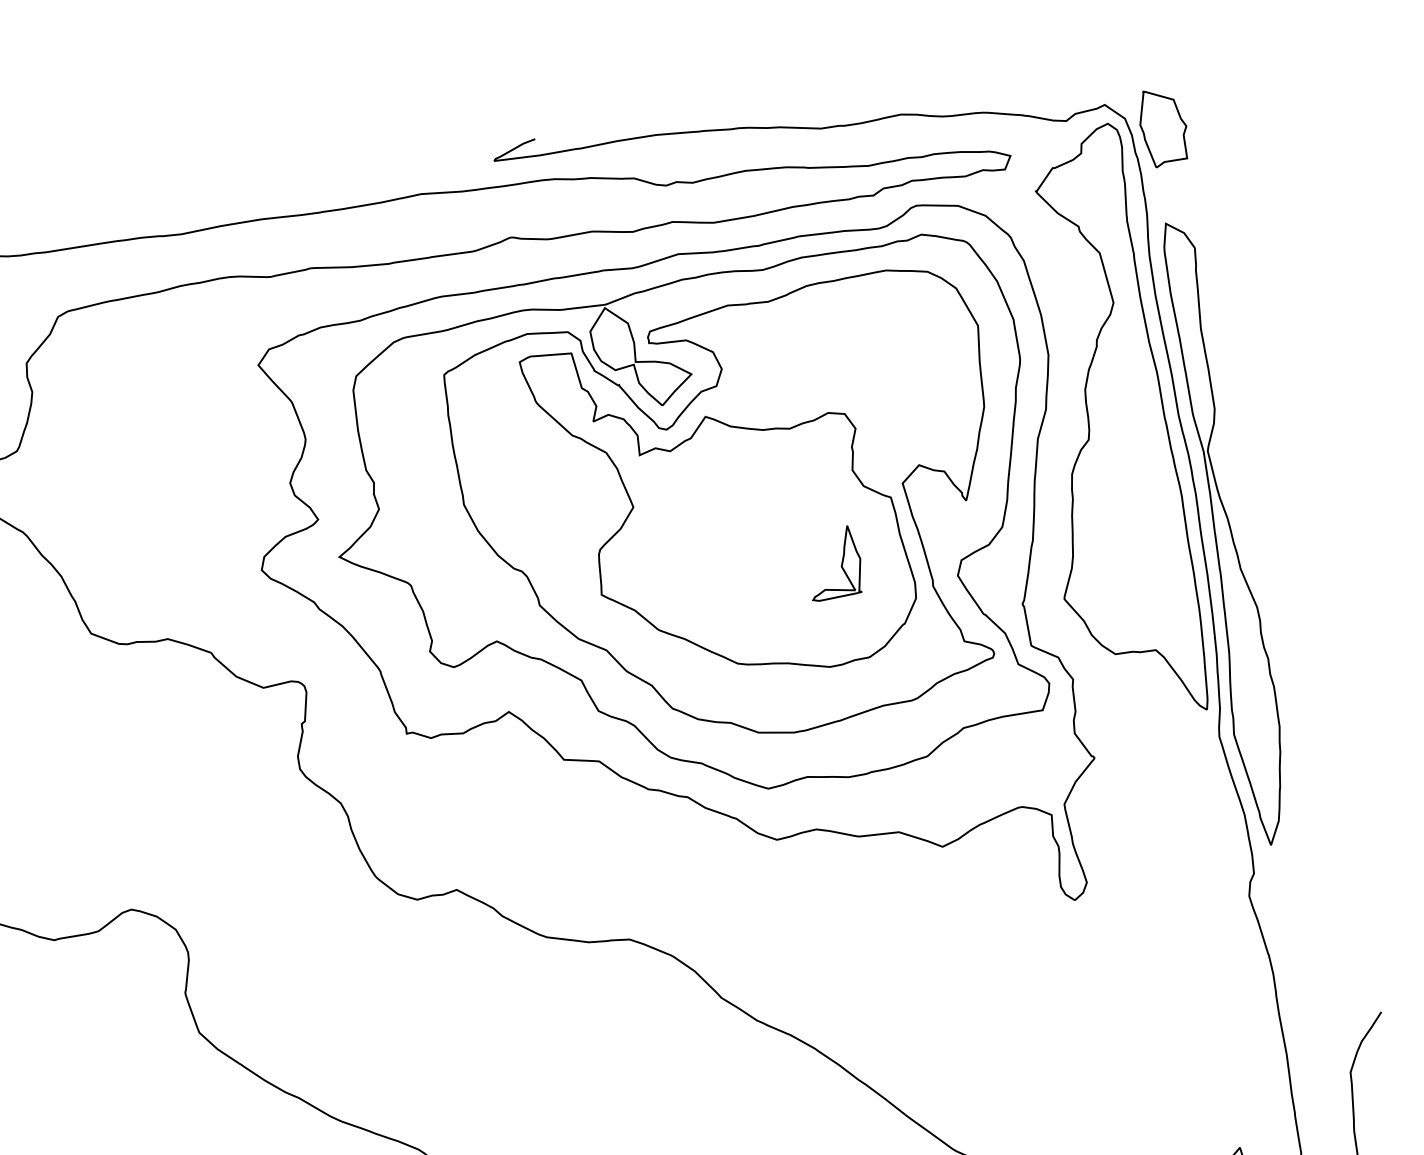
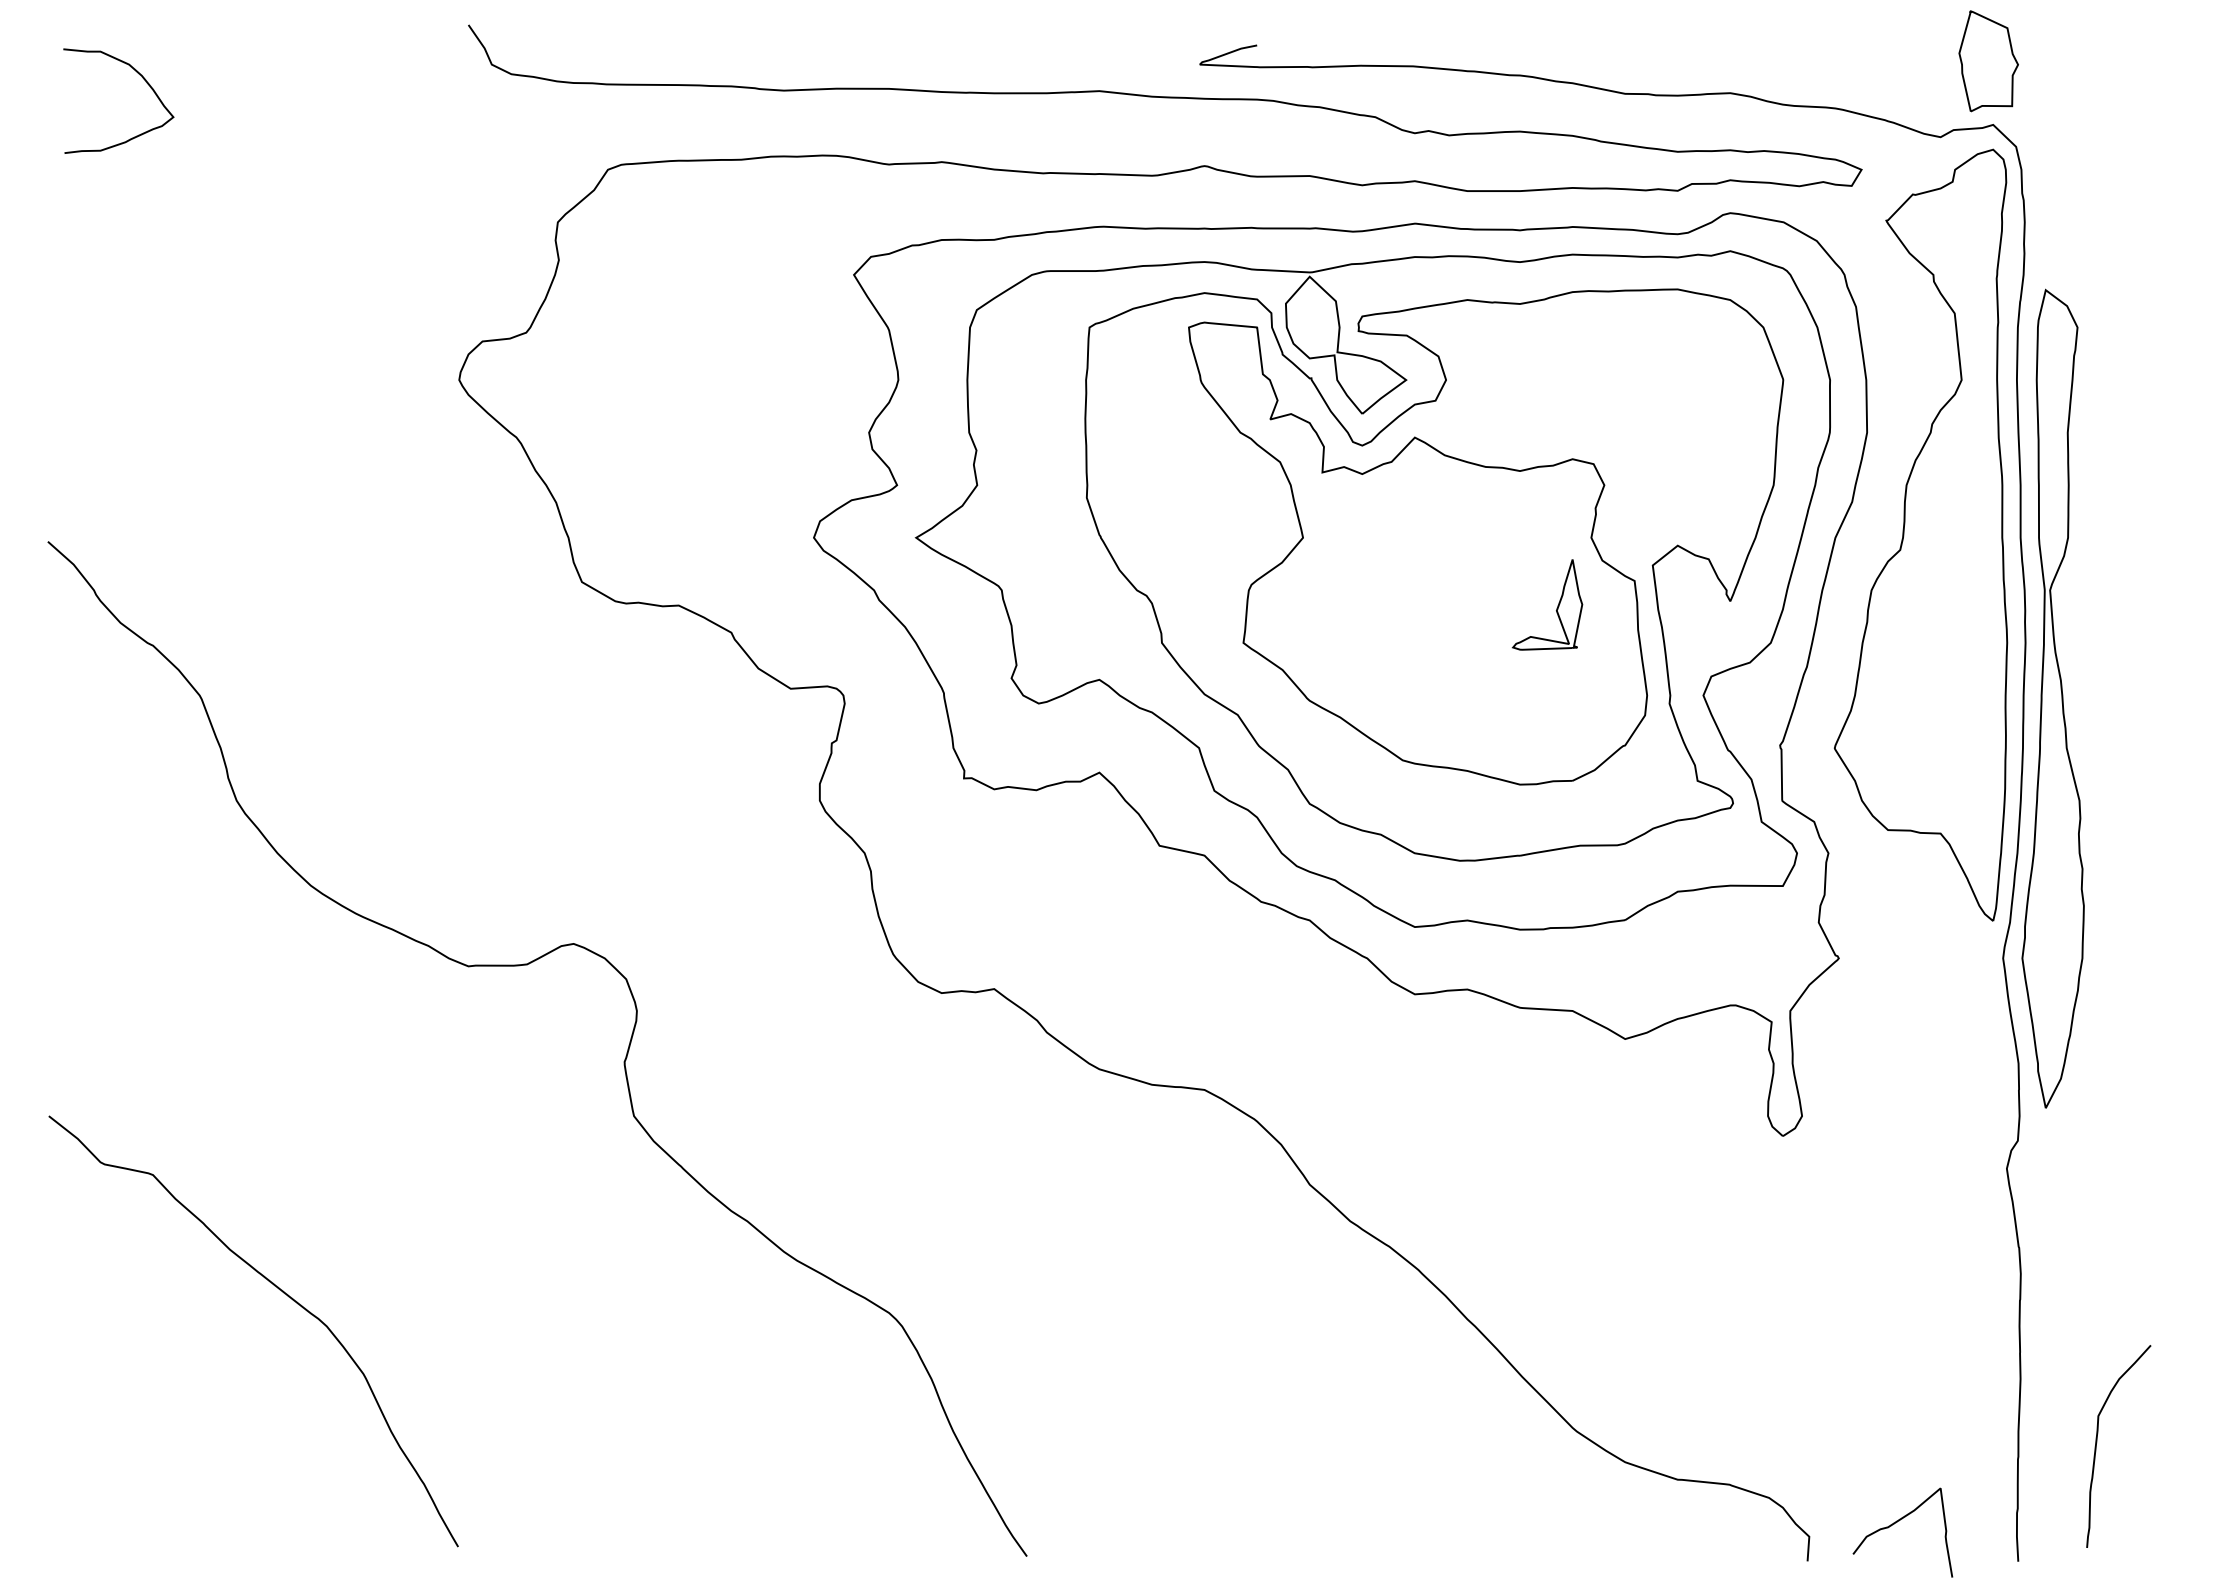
part: (1163, 127) -> (1988, 61), moved
part: (841, 564) -> (1556, 608), moved

